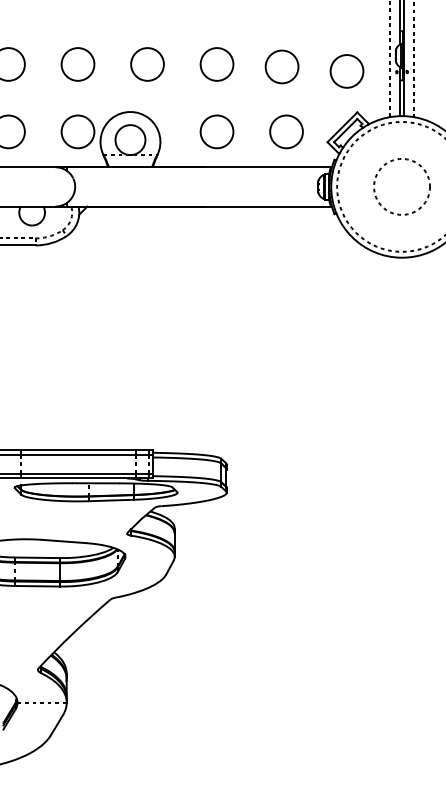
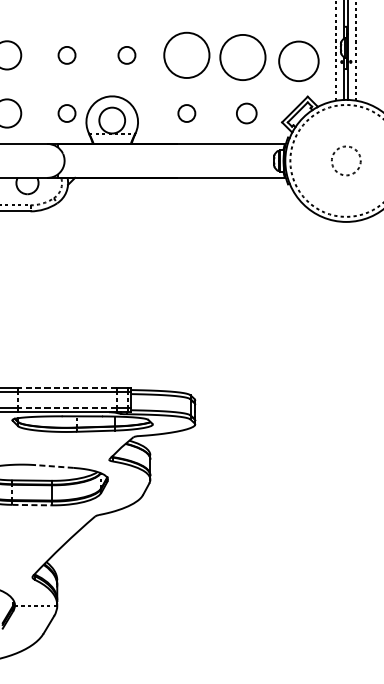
circle: (77, 64) -> (66, 55), size x0.6
circle: (147, 64) -> (126, 55), size x0.6
circle: (216, 64) -> (186, 55), size x1.6
circle: (281, 66) -> (242, 57), size x1.6
circle: (346, 71) -> (298, 61), size x1.4
circle: (77, 131) -> (66, 113), size x0.6
circle: (216, 131) -> (186, 113), size x0.6
circle: (286, 131) -> (246, 113), size x0.7
circle: (401, 186) -> (345, 160), size x0.6
line: (78, 450) -> (67, 388), solid -> dashed
line: (78, 473) -> (67, 407), solid -> dashed
line: (63, 541) -> (54, 466), solid -> dashed
line: (37, 586) -> (32, 505), solid -> dashed

